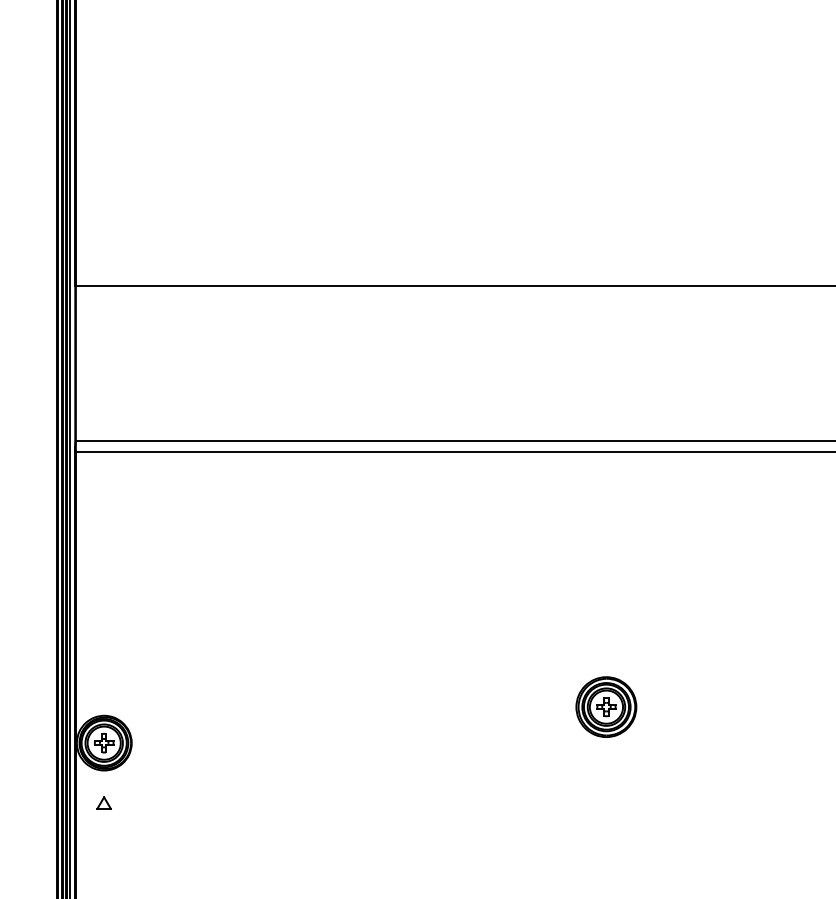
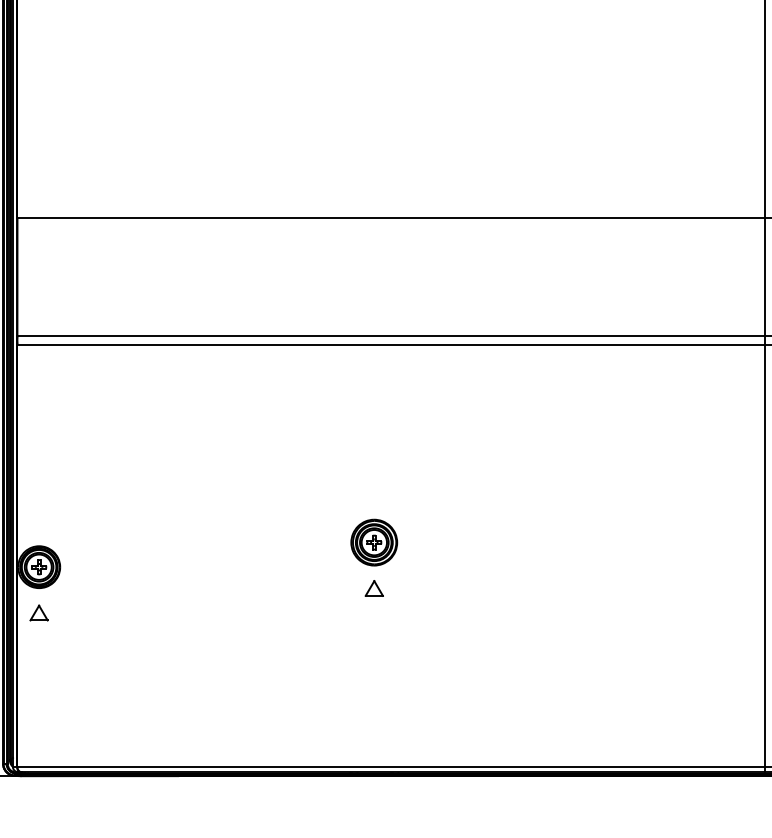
part: (606, 706) -> (374, 542), moved
part: (541, 771) -> (373, 588), added
part: (103, 802) -> (38, 612), size x1.67

